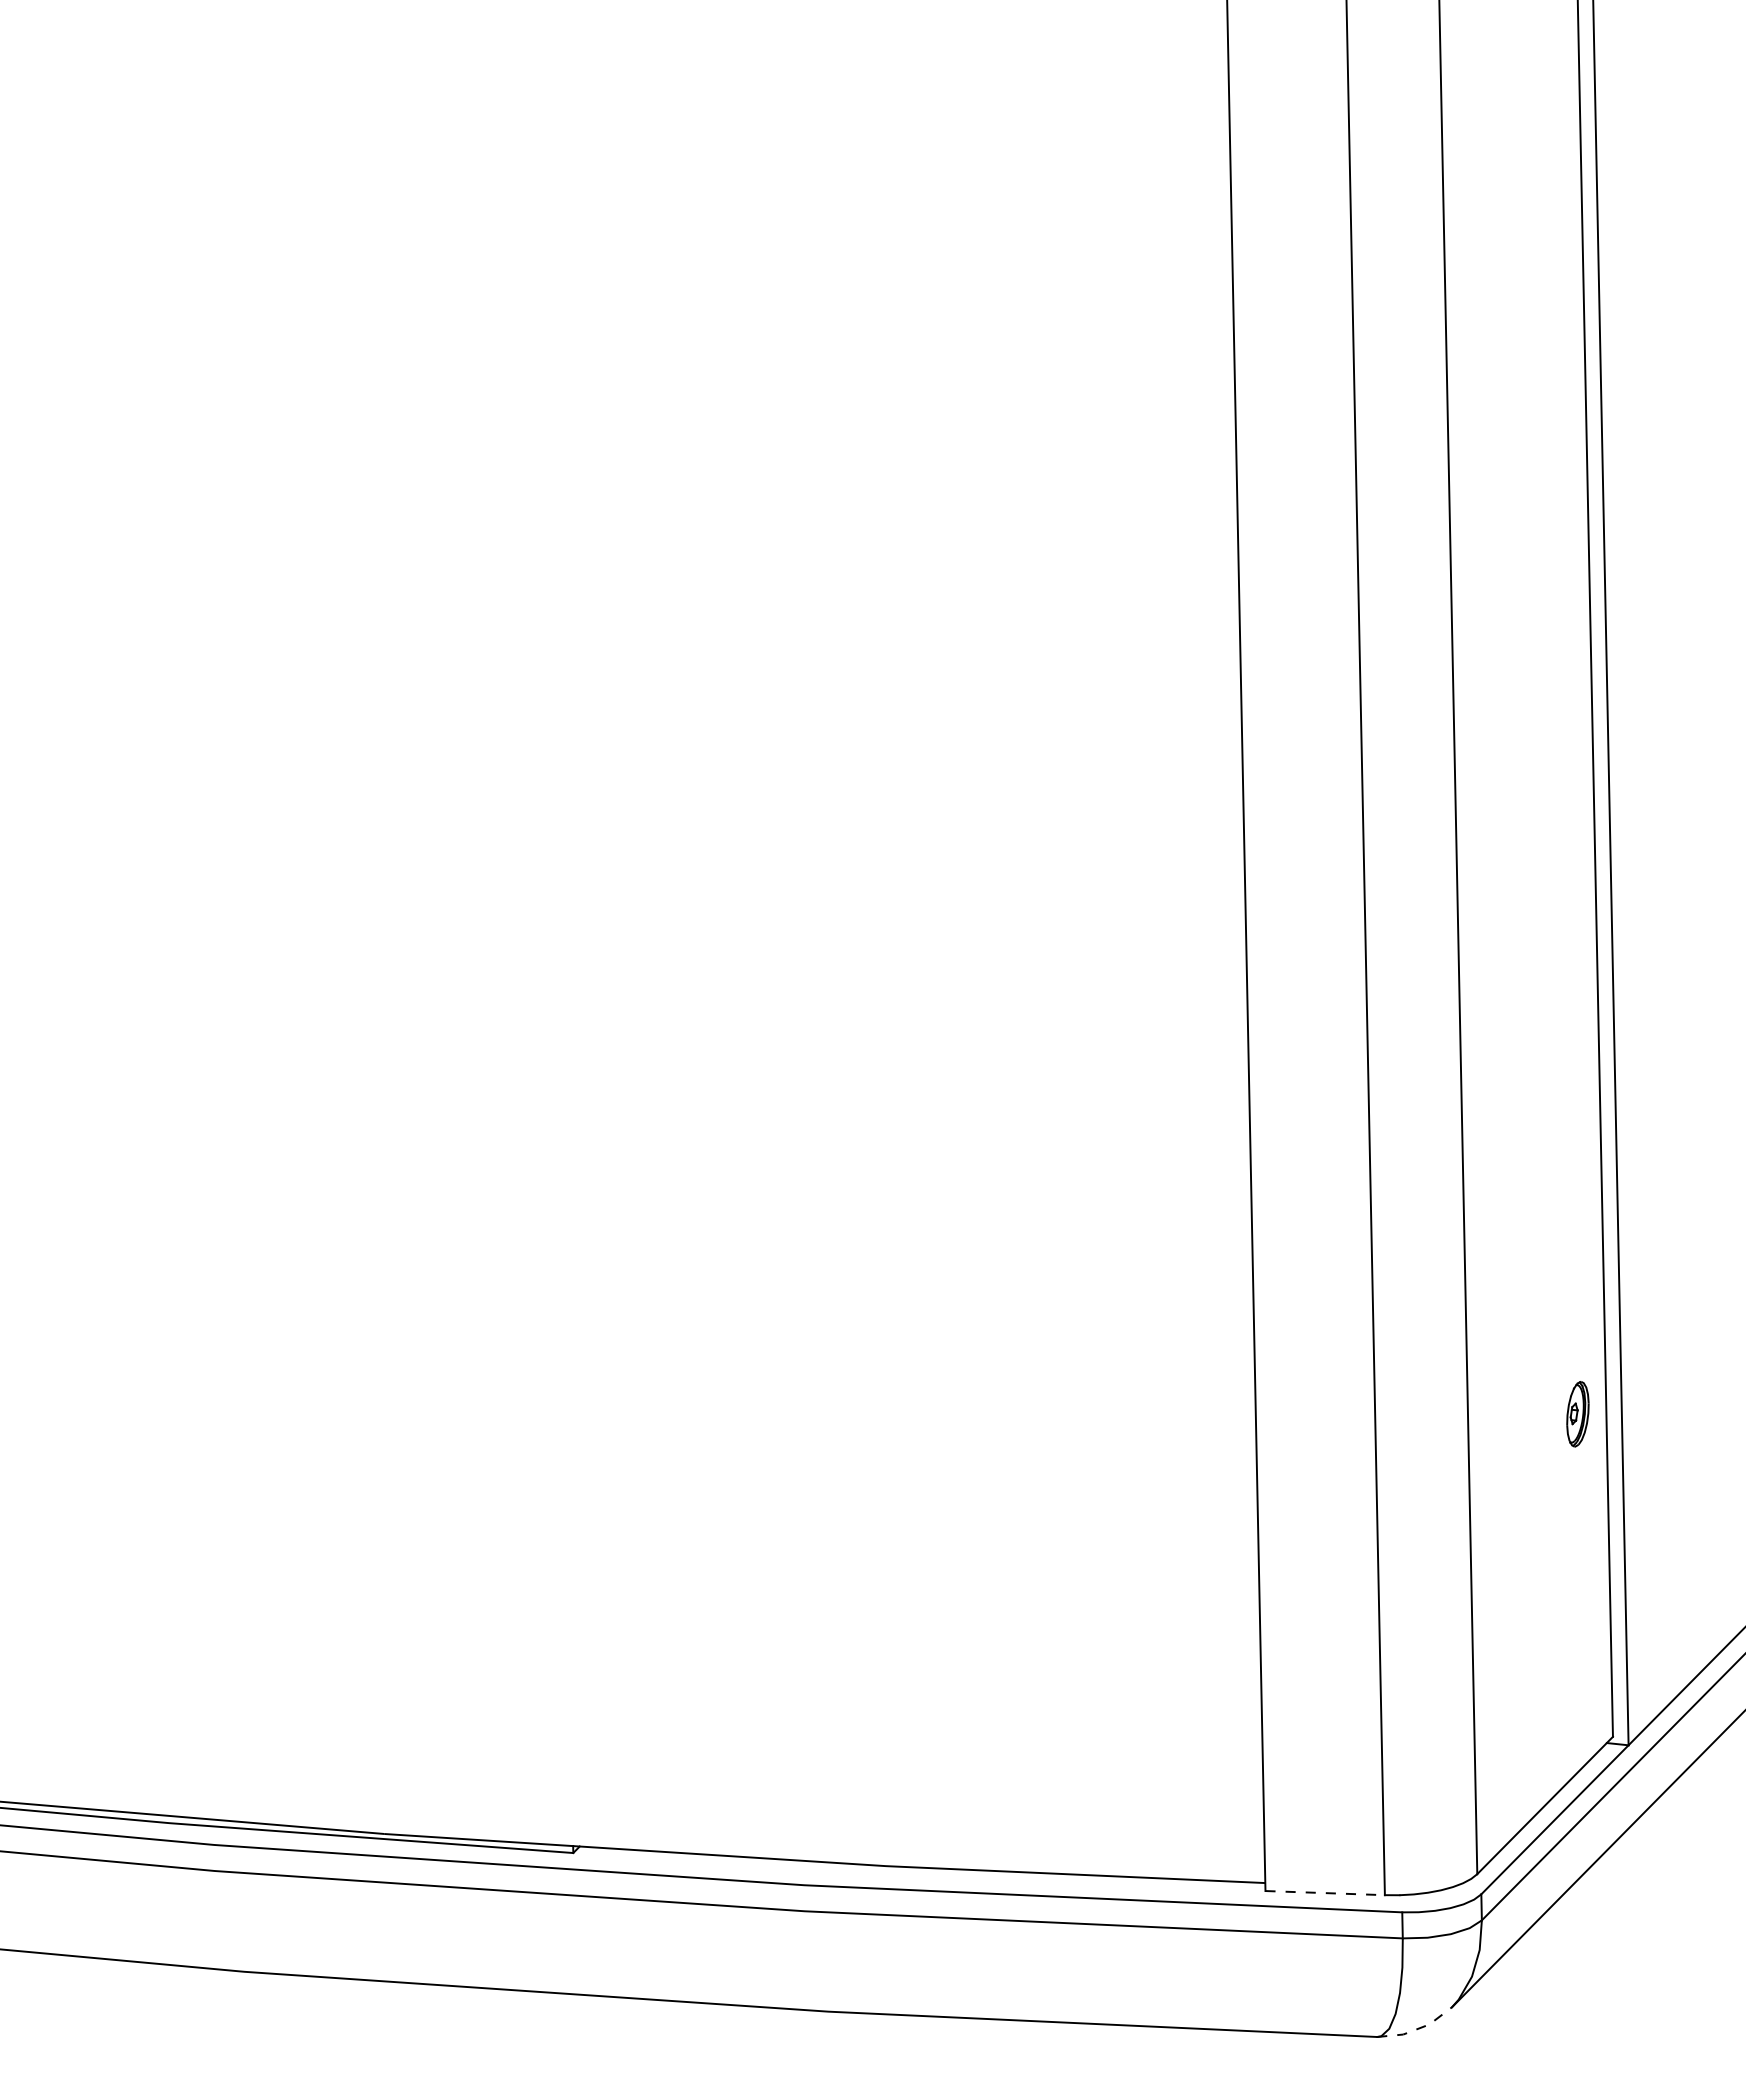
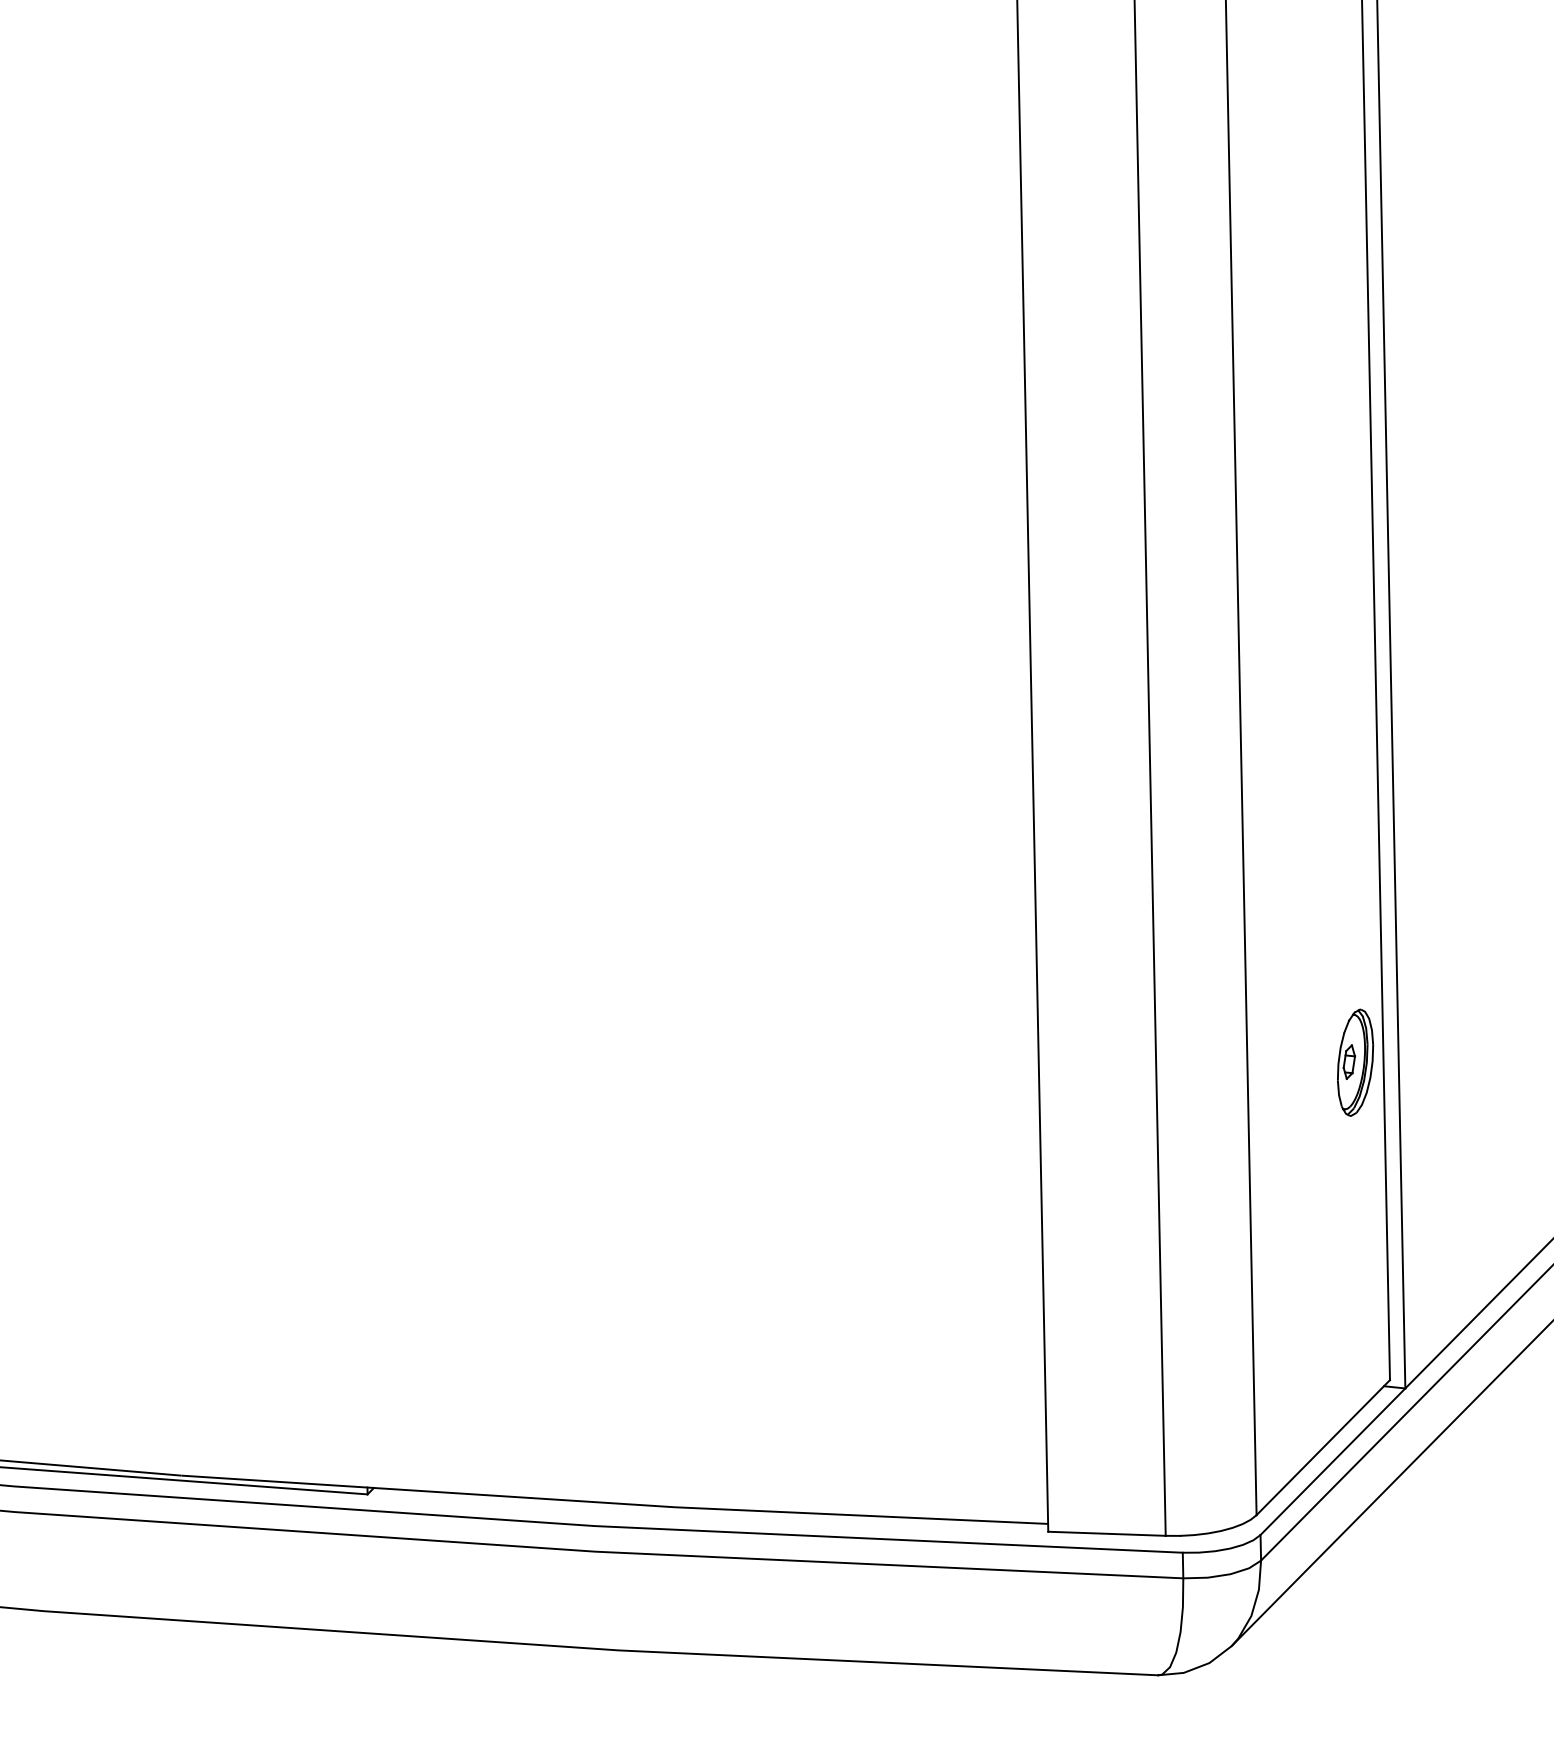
part: (1577, 1414) -> (1355, 1063), size x1.67
line: (1325, 1893) -> (1107, 1534), dashed -> solid
line: (1417, 2029) -> (1197, 1667), dashed -> solid

